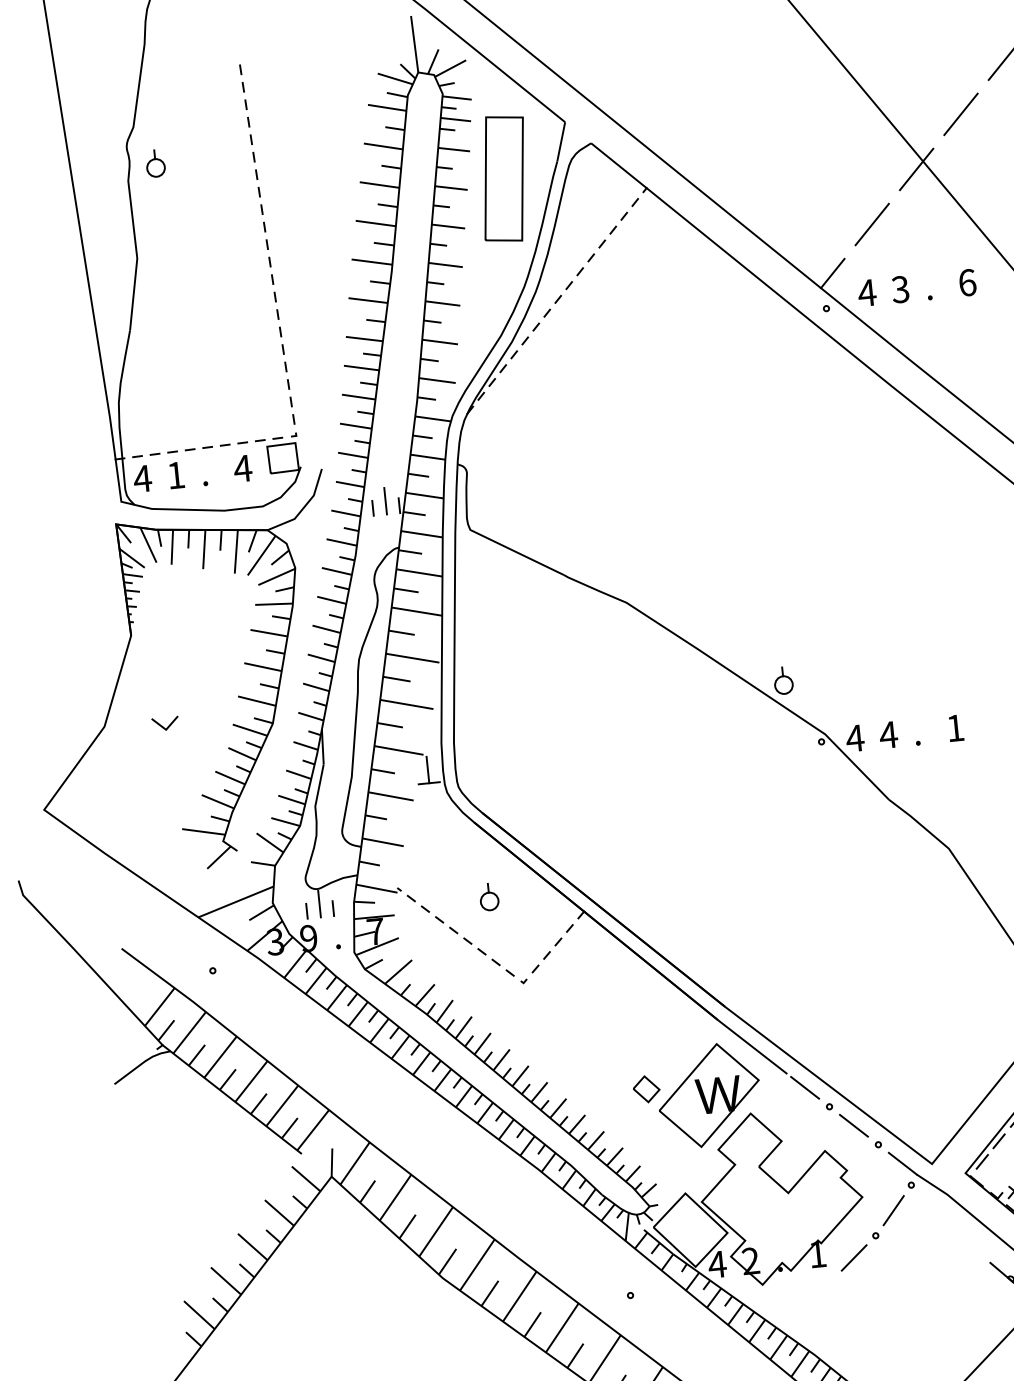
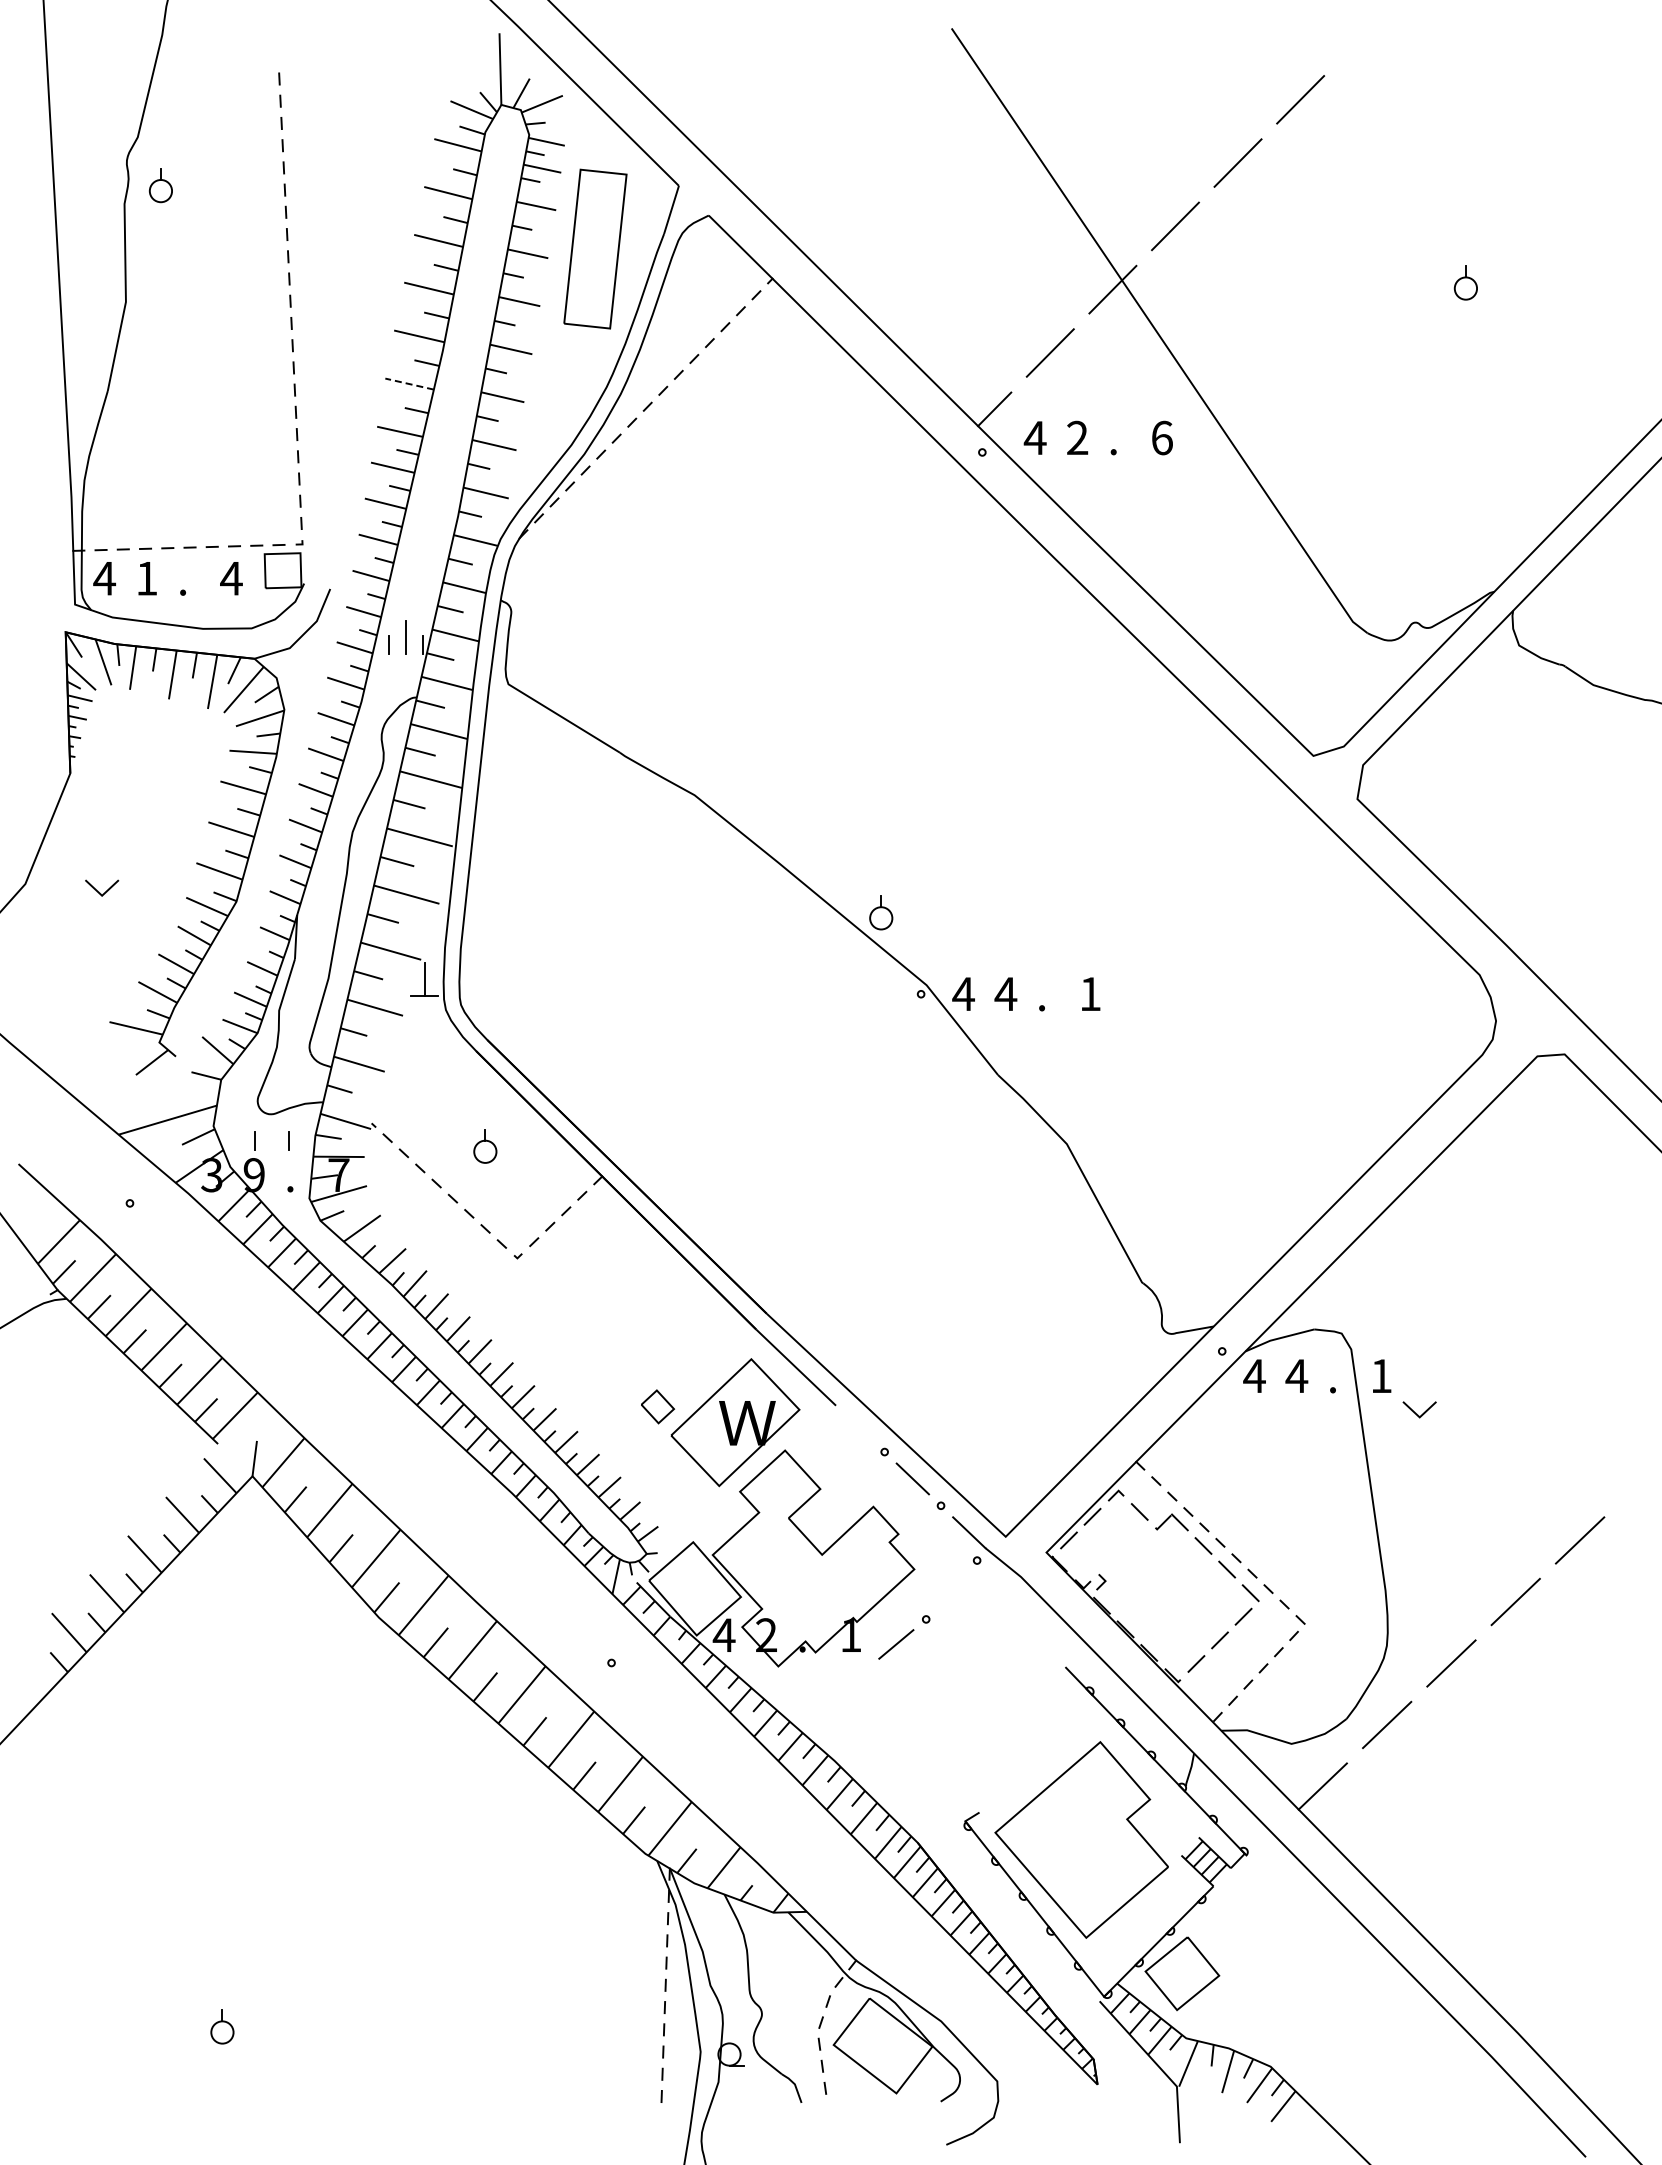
text: (900, 289) -> (1077, 438), 3 -> 2
line: (368, 300) -> (409, 384), solid -> dashed
line: (319, 904) -> (272, 1133), removed
line: (805, 1087) -> (856, 1424), removed
line: (893, 1210) -> (951, 1590), removed

